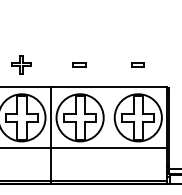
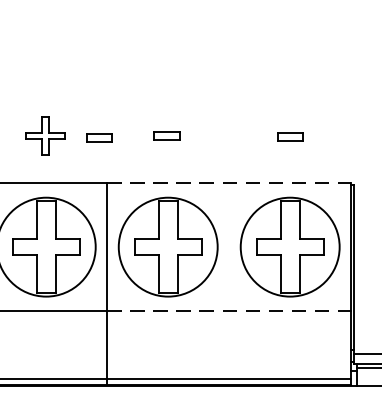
part: (47, 65) -> (99, 137), added
line: (109, 87) -> (229, 183), solid -> dashed
line: (109, 148) -> (229, 311), solid -> dashed

